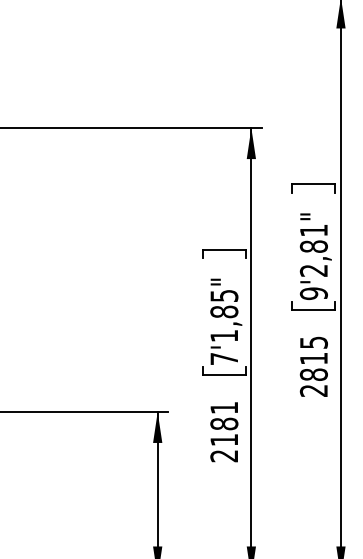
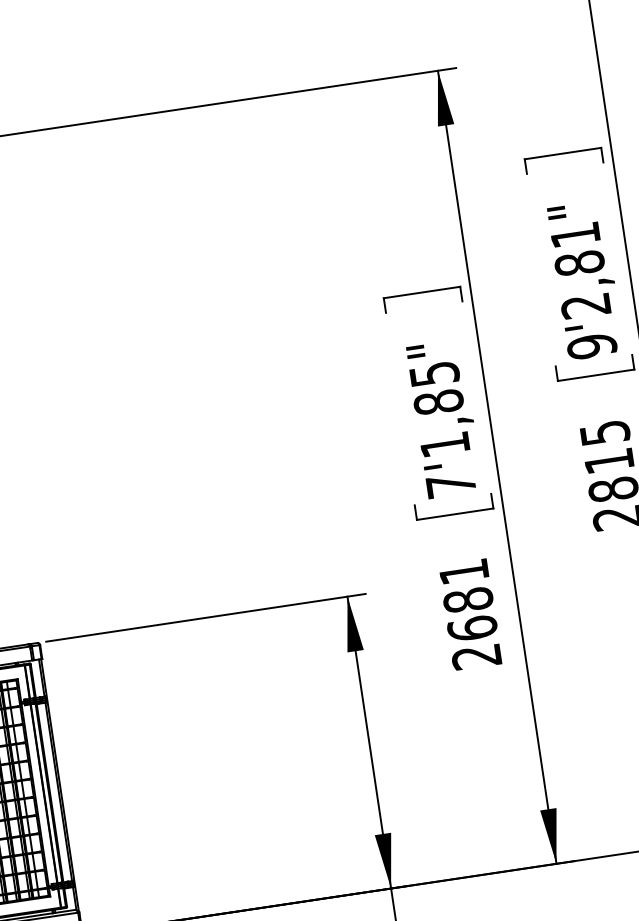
text: (224, 439) -> (472, 627), 2181 -> 2681

